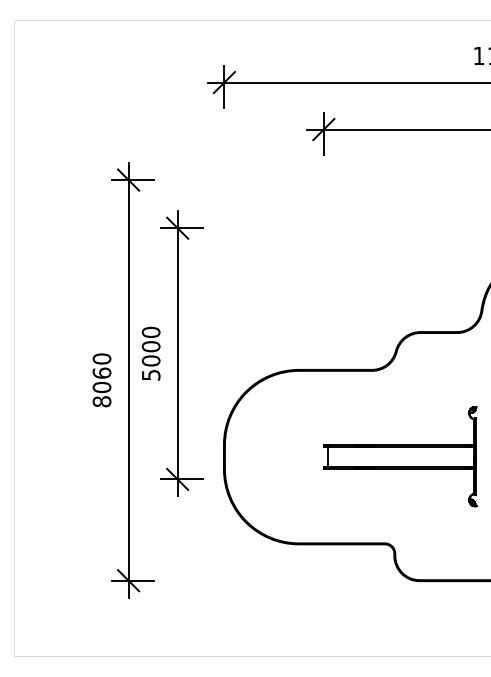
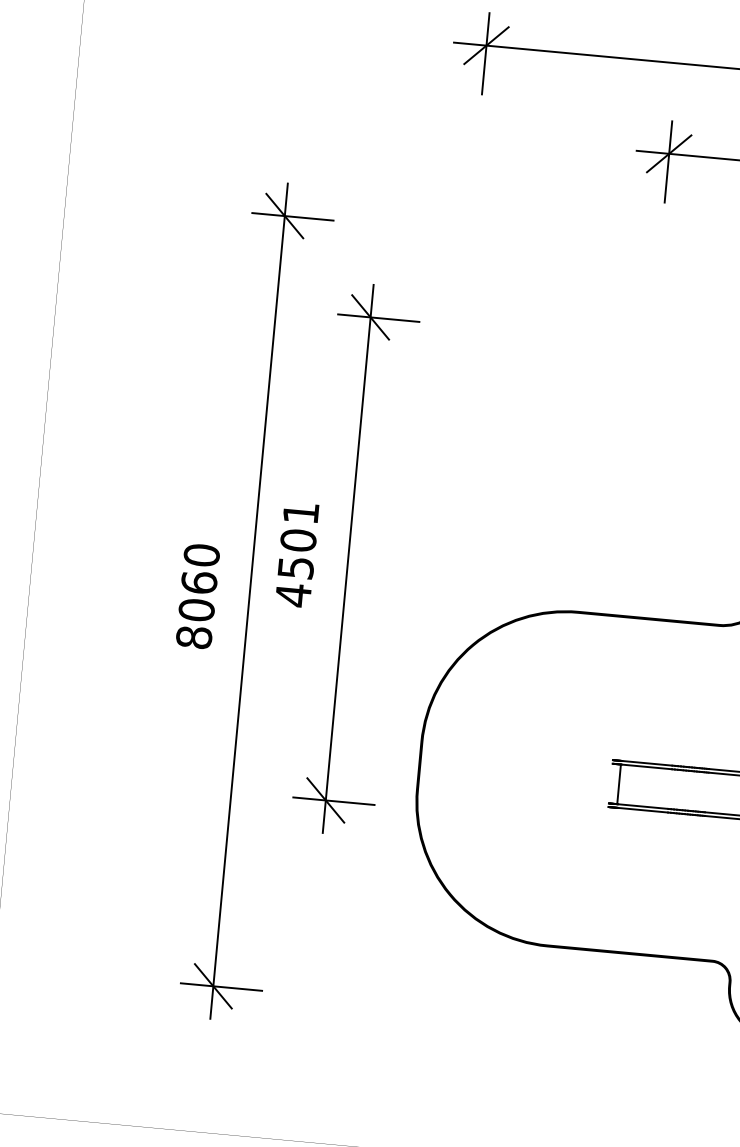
text: (150, 353) -> (296, 553), 5000 -> 4501

